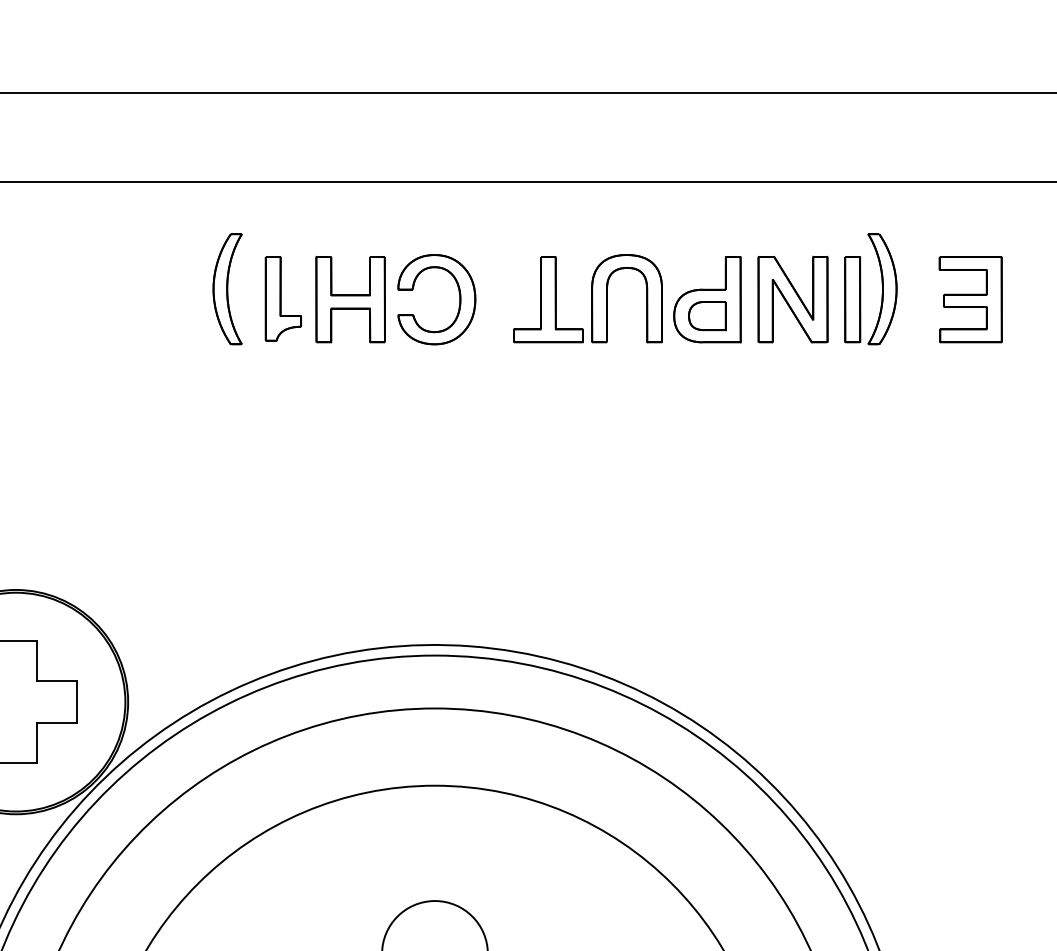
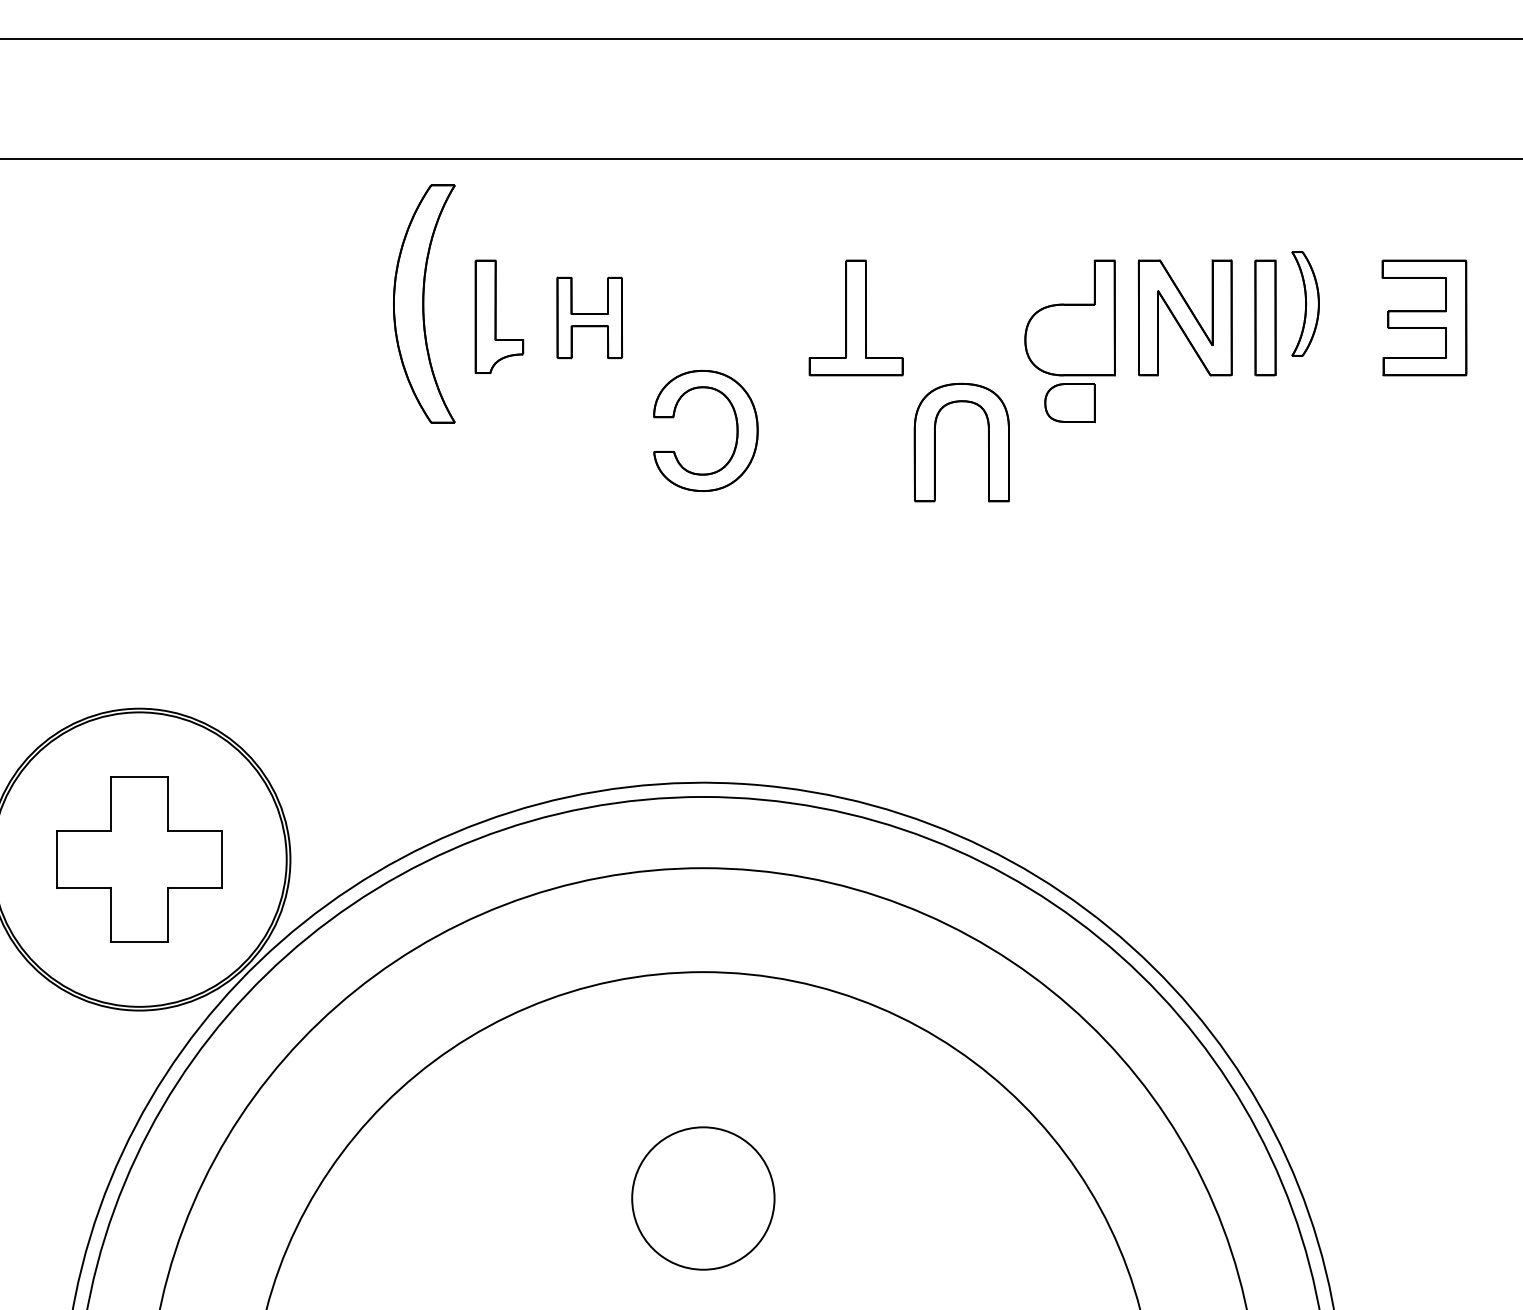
part: (227, 288) -> (424, 303), size x1.6
part: (882, 288) -> (1305, 303), size x0.7
part: (607, 298) -> (935, 442), moved
part: (350, 299) -> (589, 317), size x0.7
part: (459, 299) -> (736, 430), moved
part: (707, 315) -> (1069, 402), moved

